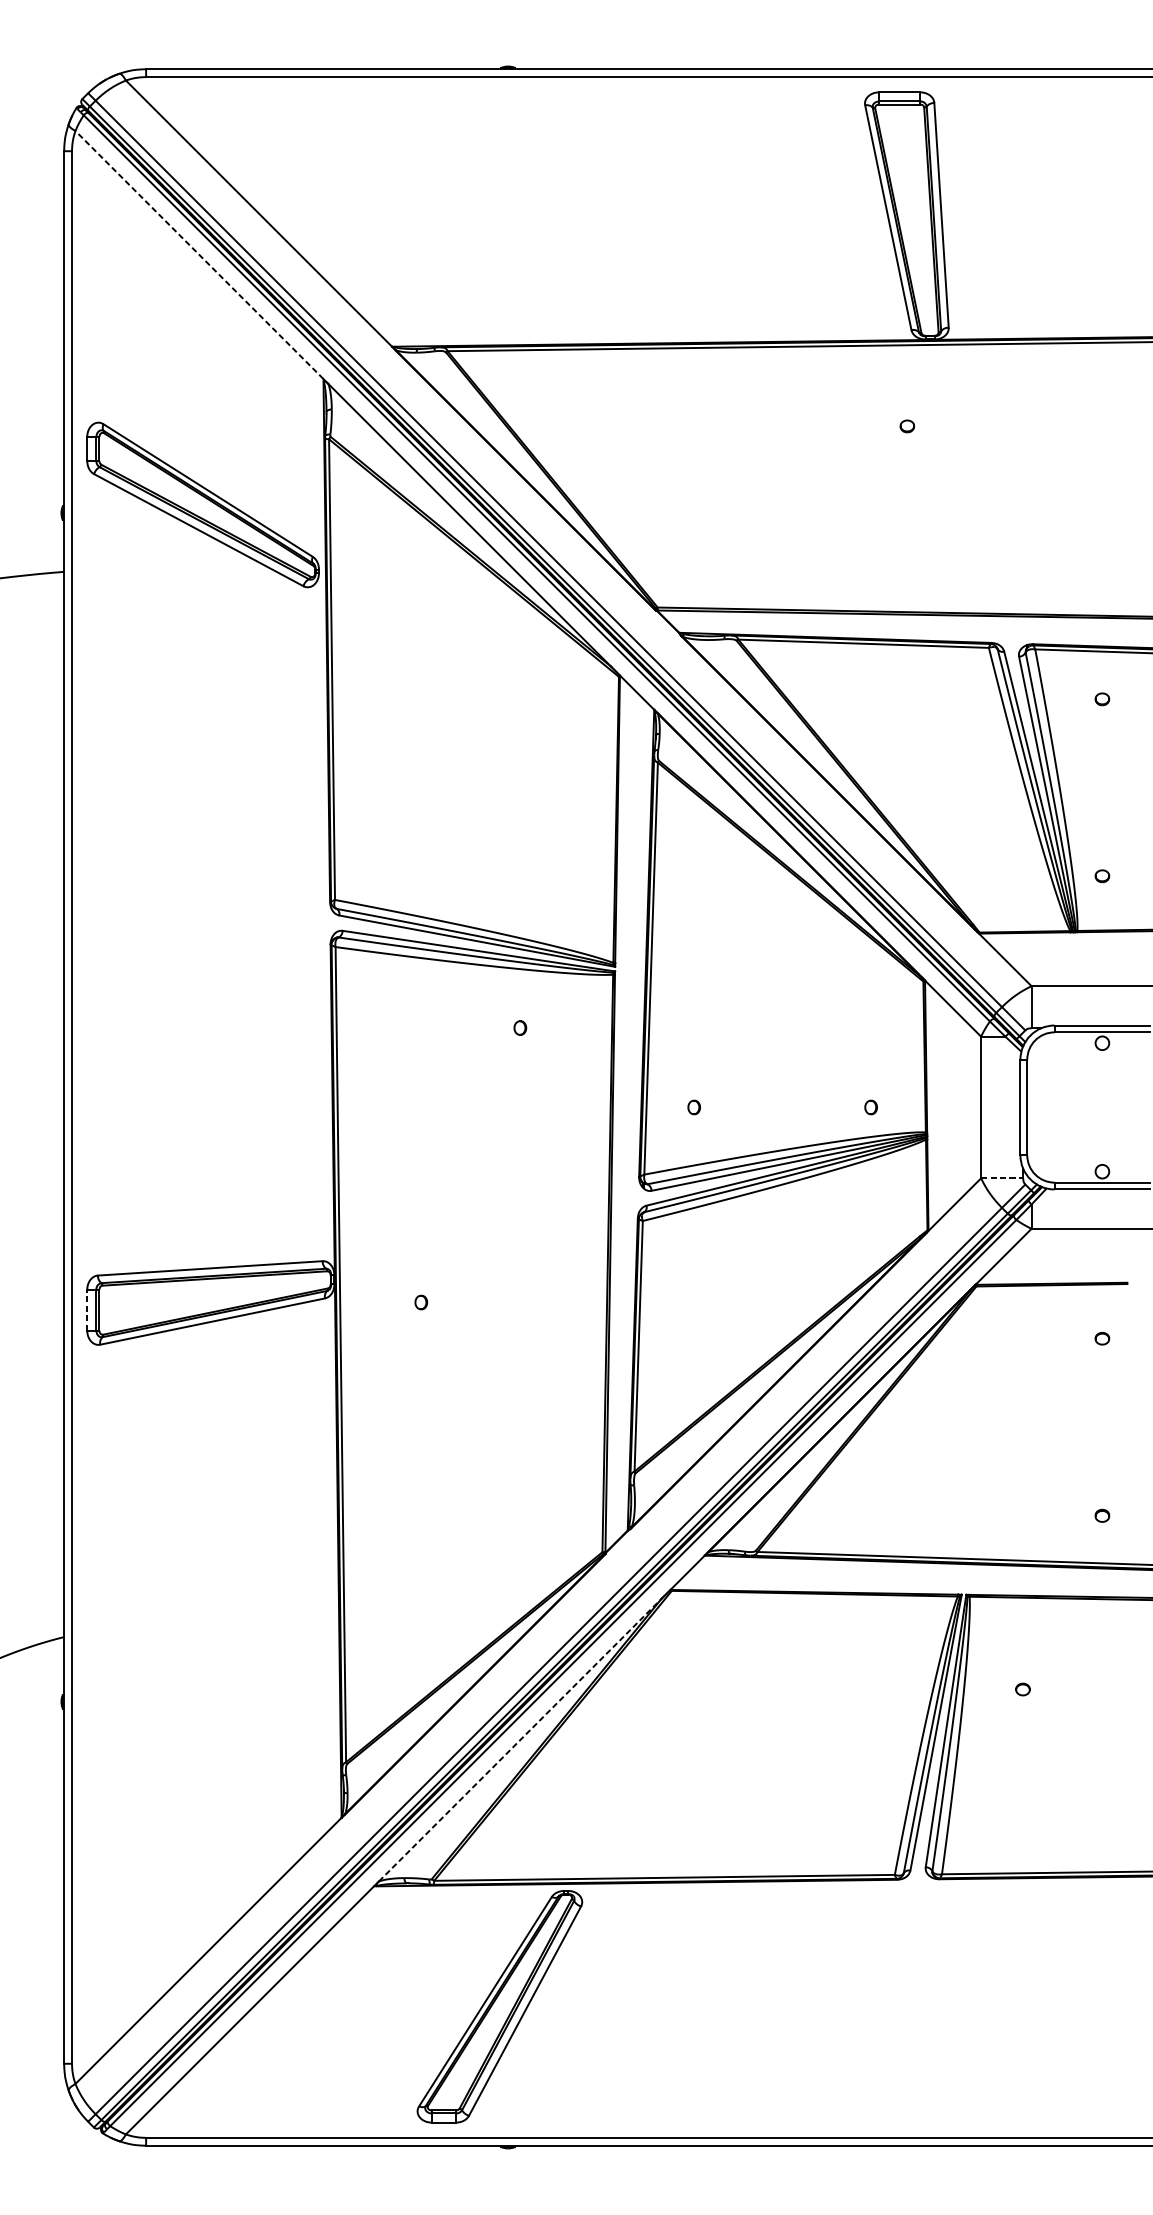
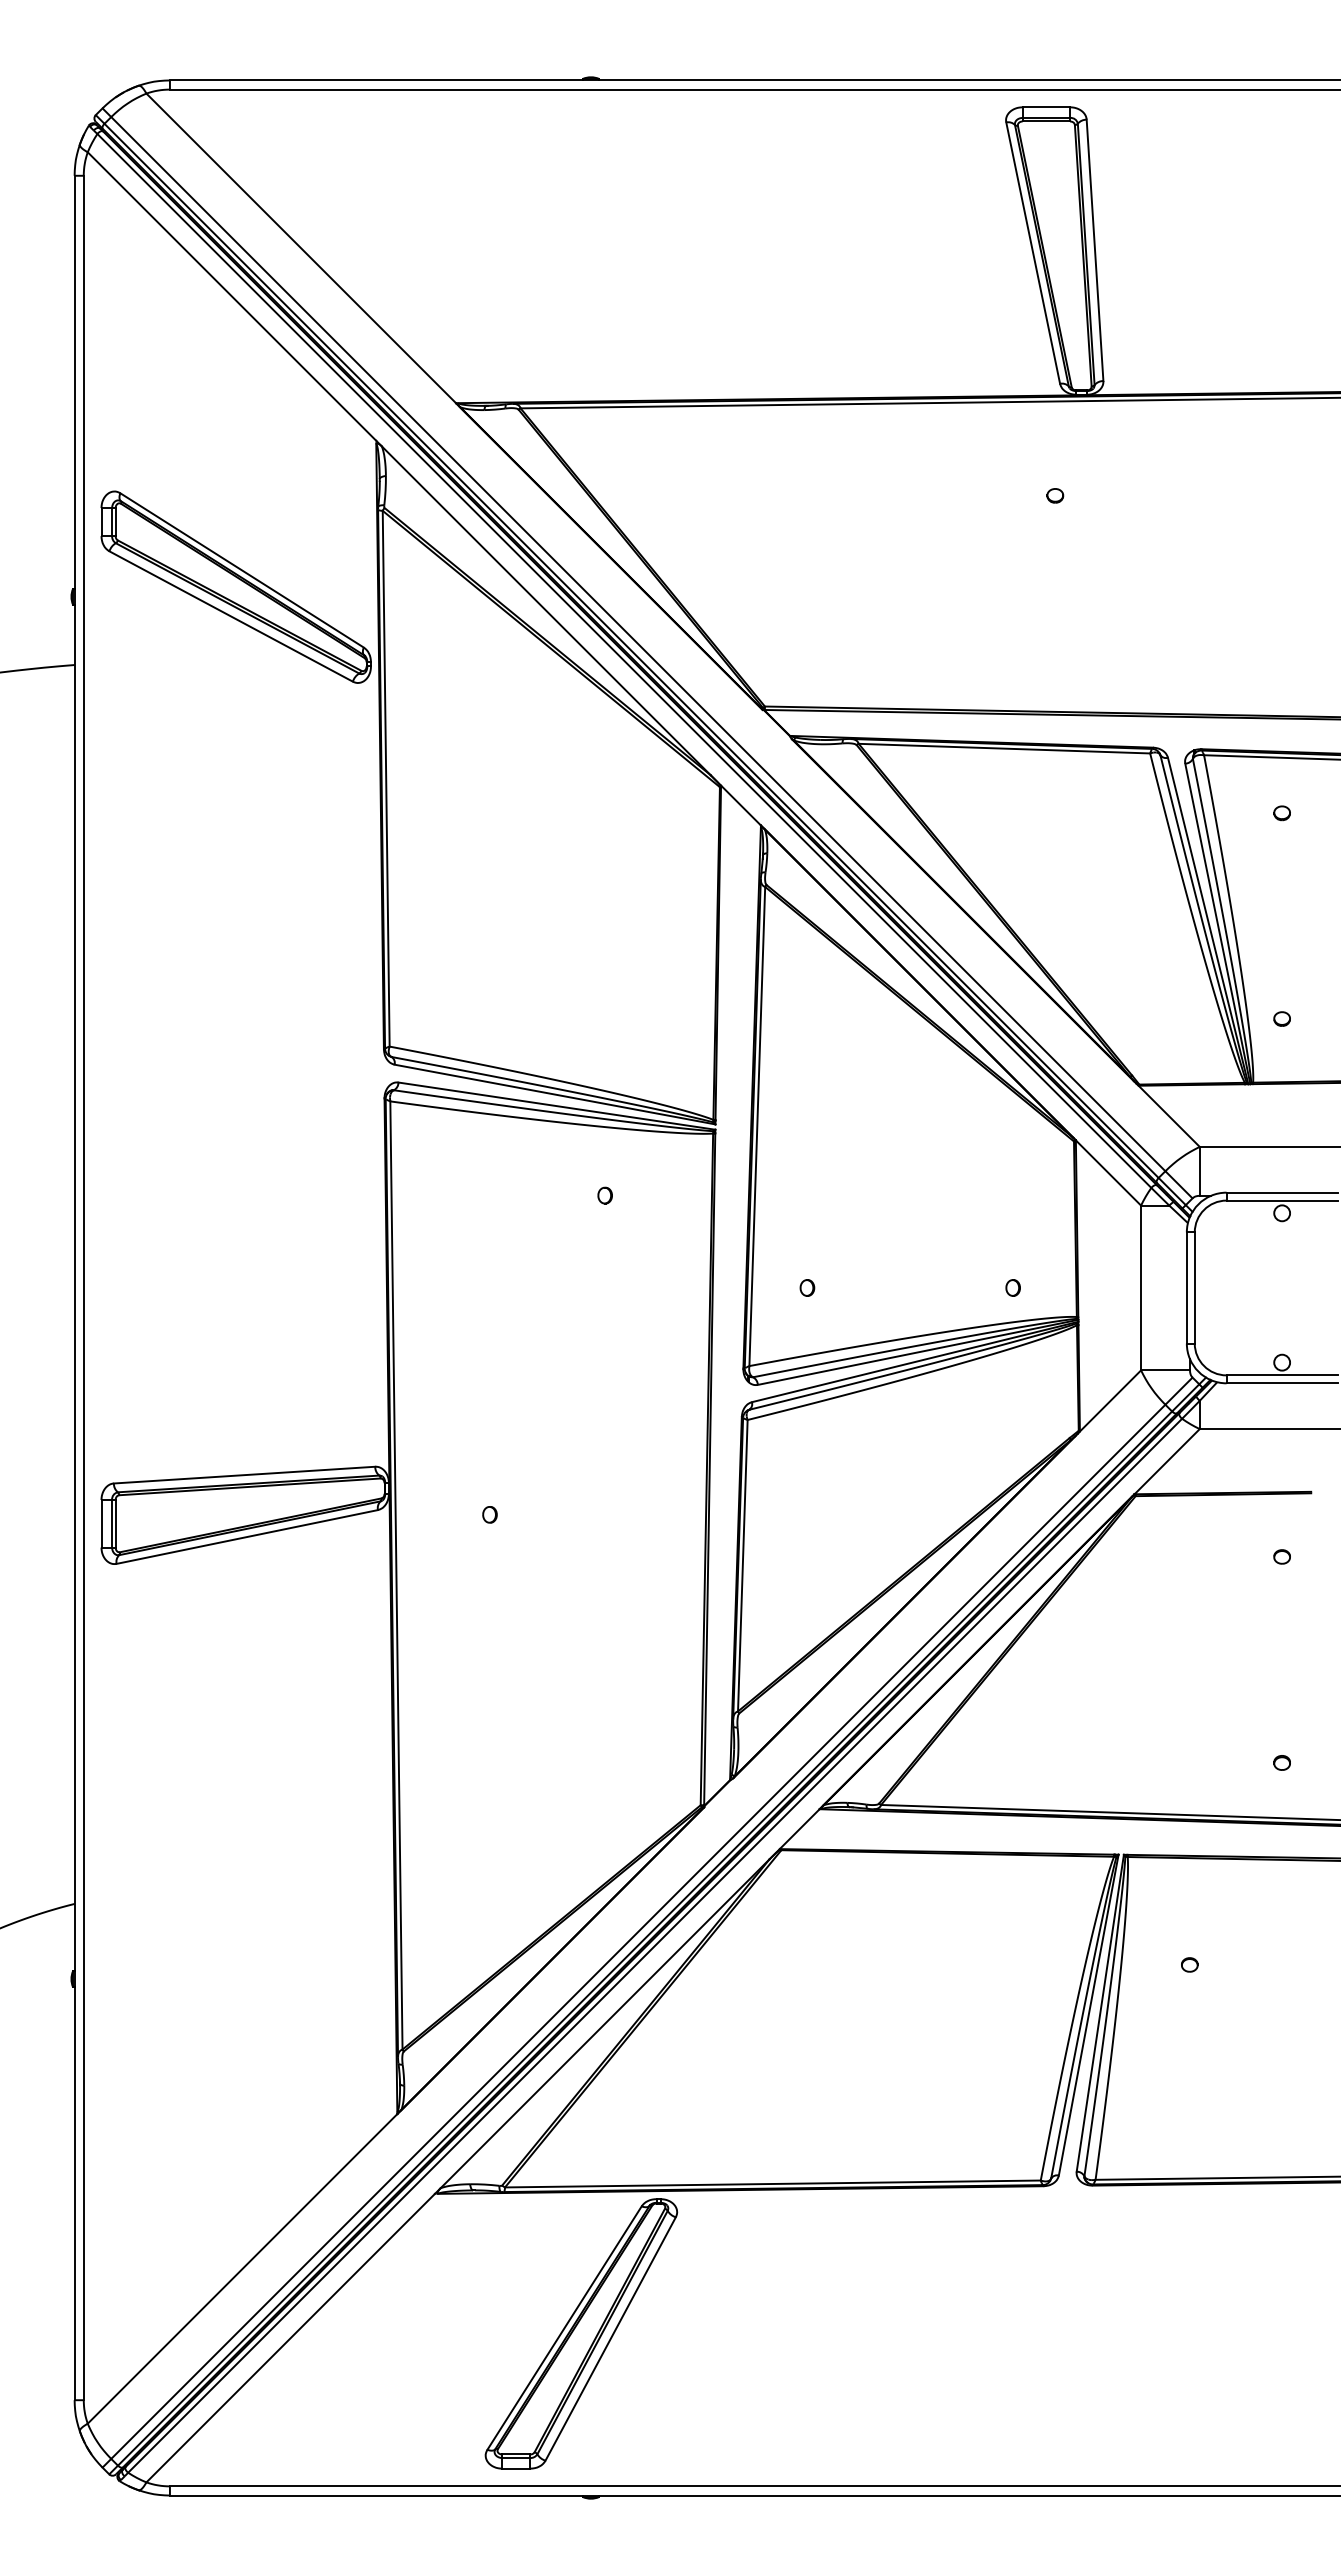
line: (199, 255) -> (232, 296), dashed -> solid
line: (1002, 1178) -> (1166, 1370), dashed -> solid
line: (87, 1309) -> (101, 1523), dashed -> solid
line: (520, 1739) -> (605, 2023), dashed -> solid

